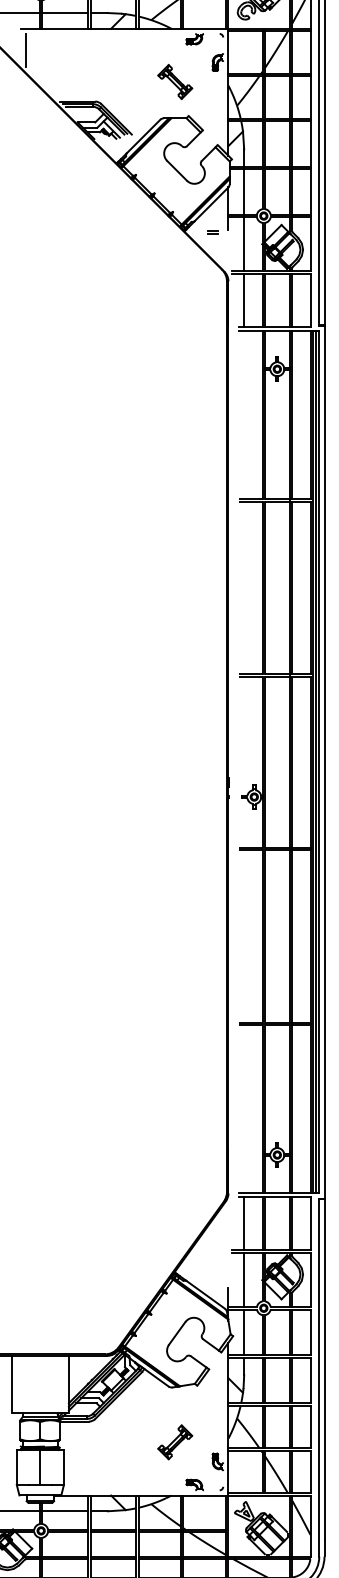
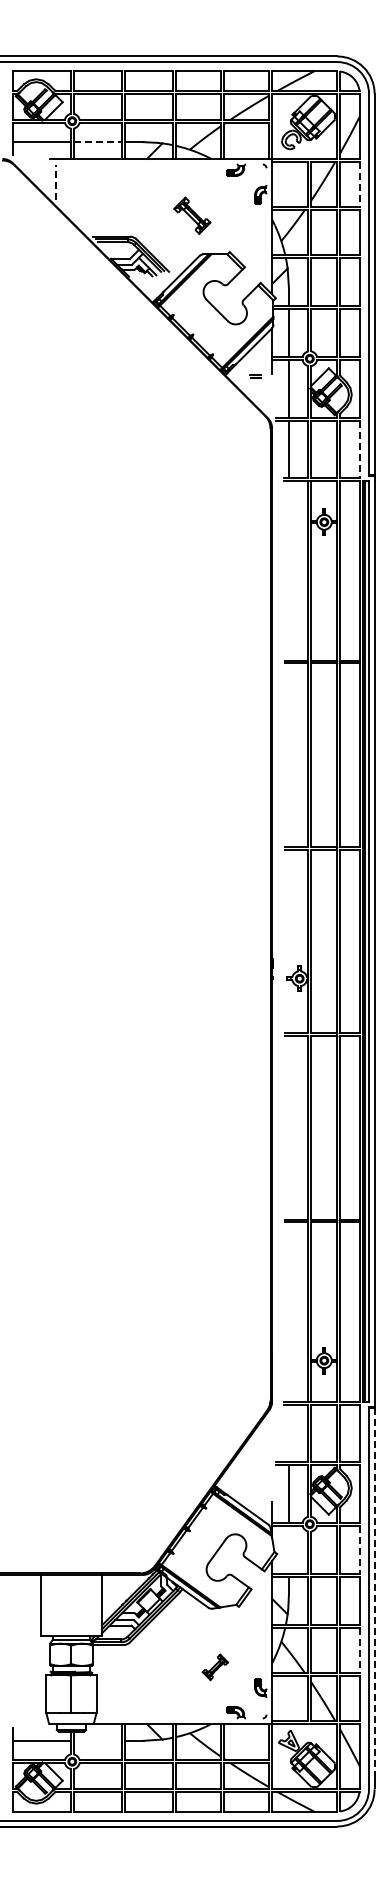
line: (65, 13) -> (98, 142), solid -> dashed
line: (26, 50) -> (56, 182), solid -> dashed
line: (310, 52) -> (359, 184), solid -> dashed
part: (175, 81) -> (192, 215), moved
line: (310, 301) -> (359, 449), solid -> dashed
line: (243, 1223) -> (288, 1433), removed
line: (243, 1331) -> (288, 1549), removed
line: (310, 1332) -> (359, 1550), solid -> dashed
line: (324, 1369) -> (374, 1589), solid -> dashed
line: (310, 1426) -> (359, 1650), solid -> dashed
part: (175, 1442) -> (215, 1667), size x0.7
line: (64, 1511) -> (97, 1740), removed

